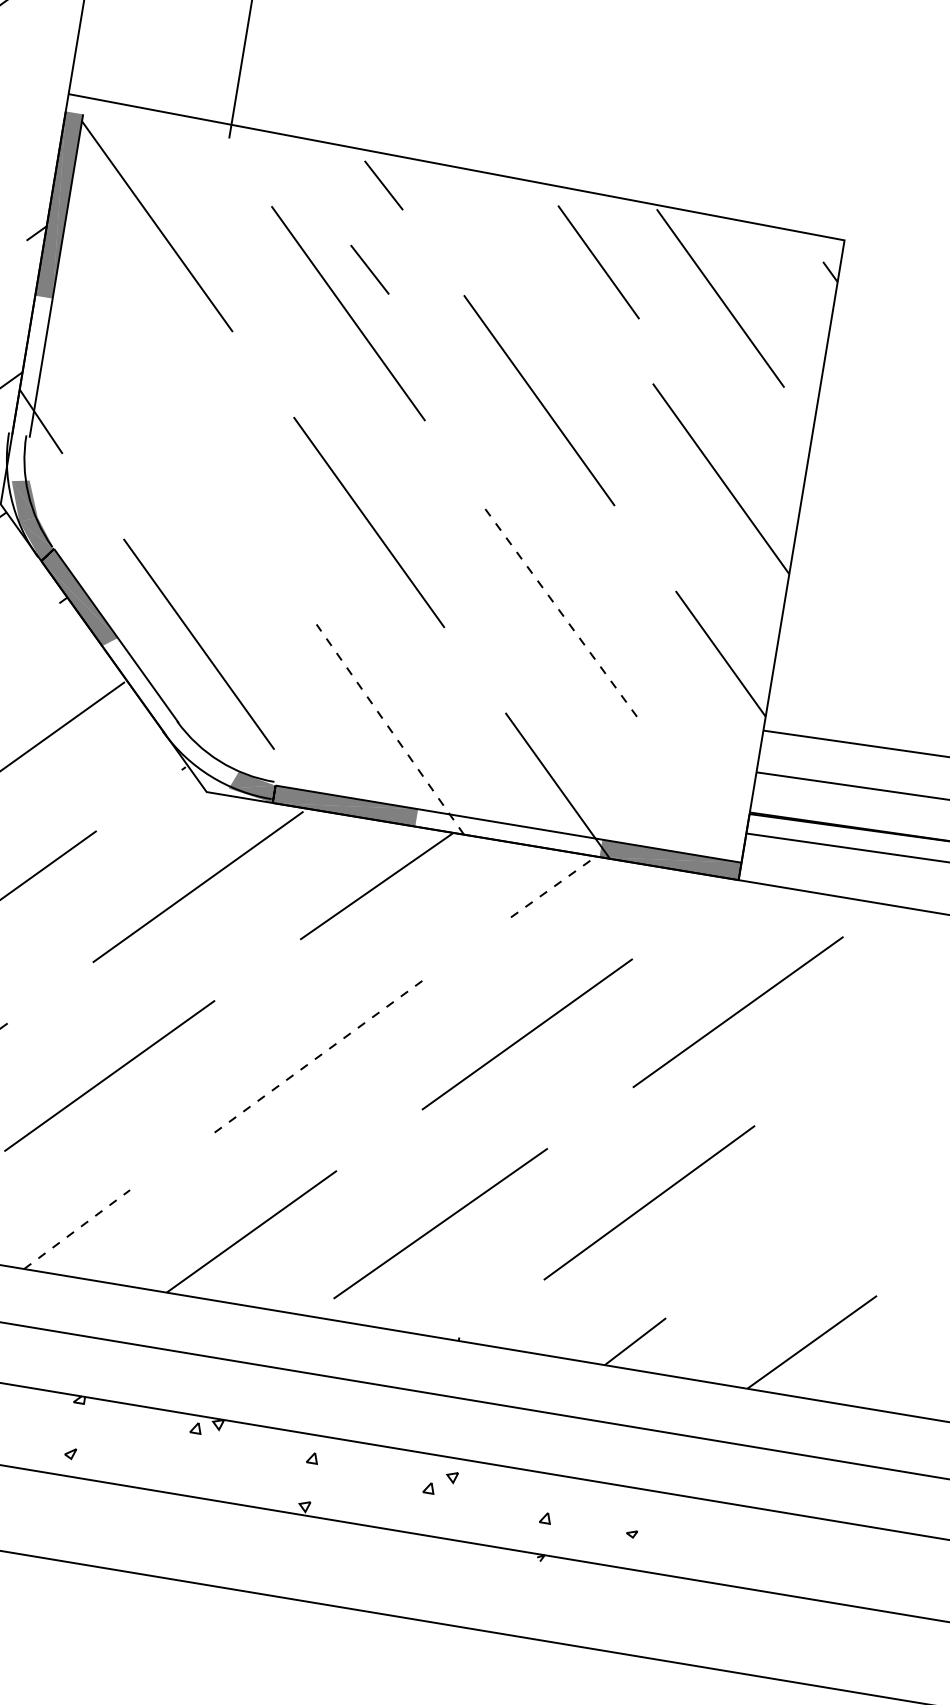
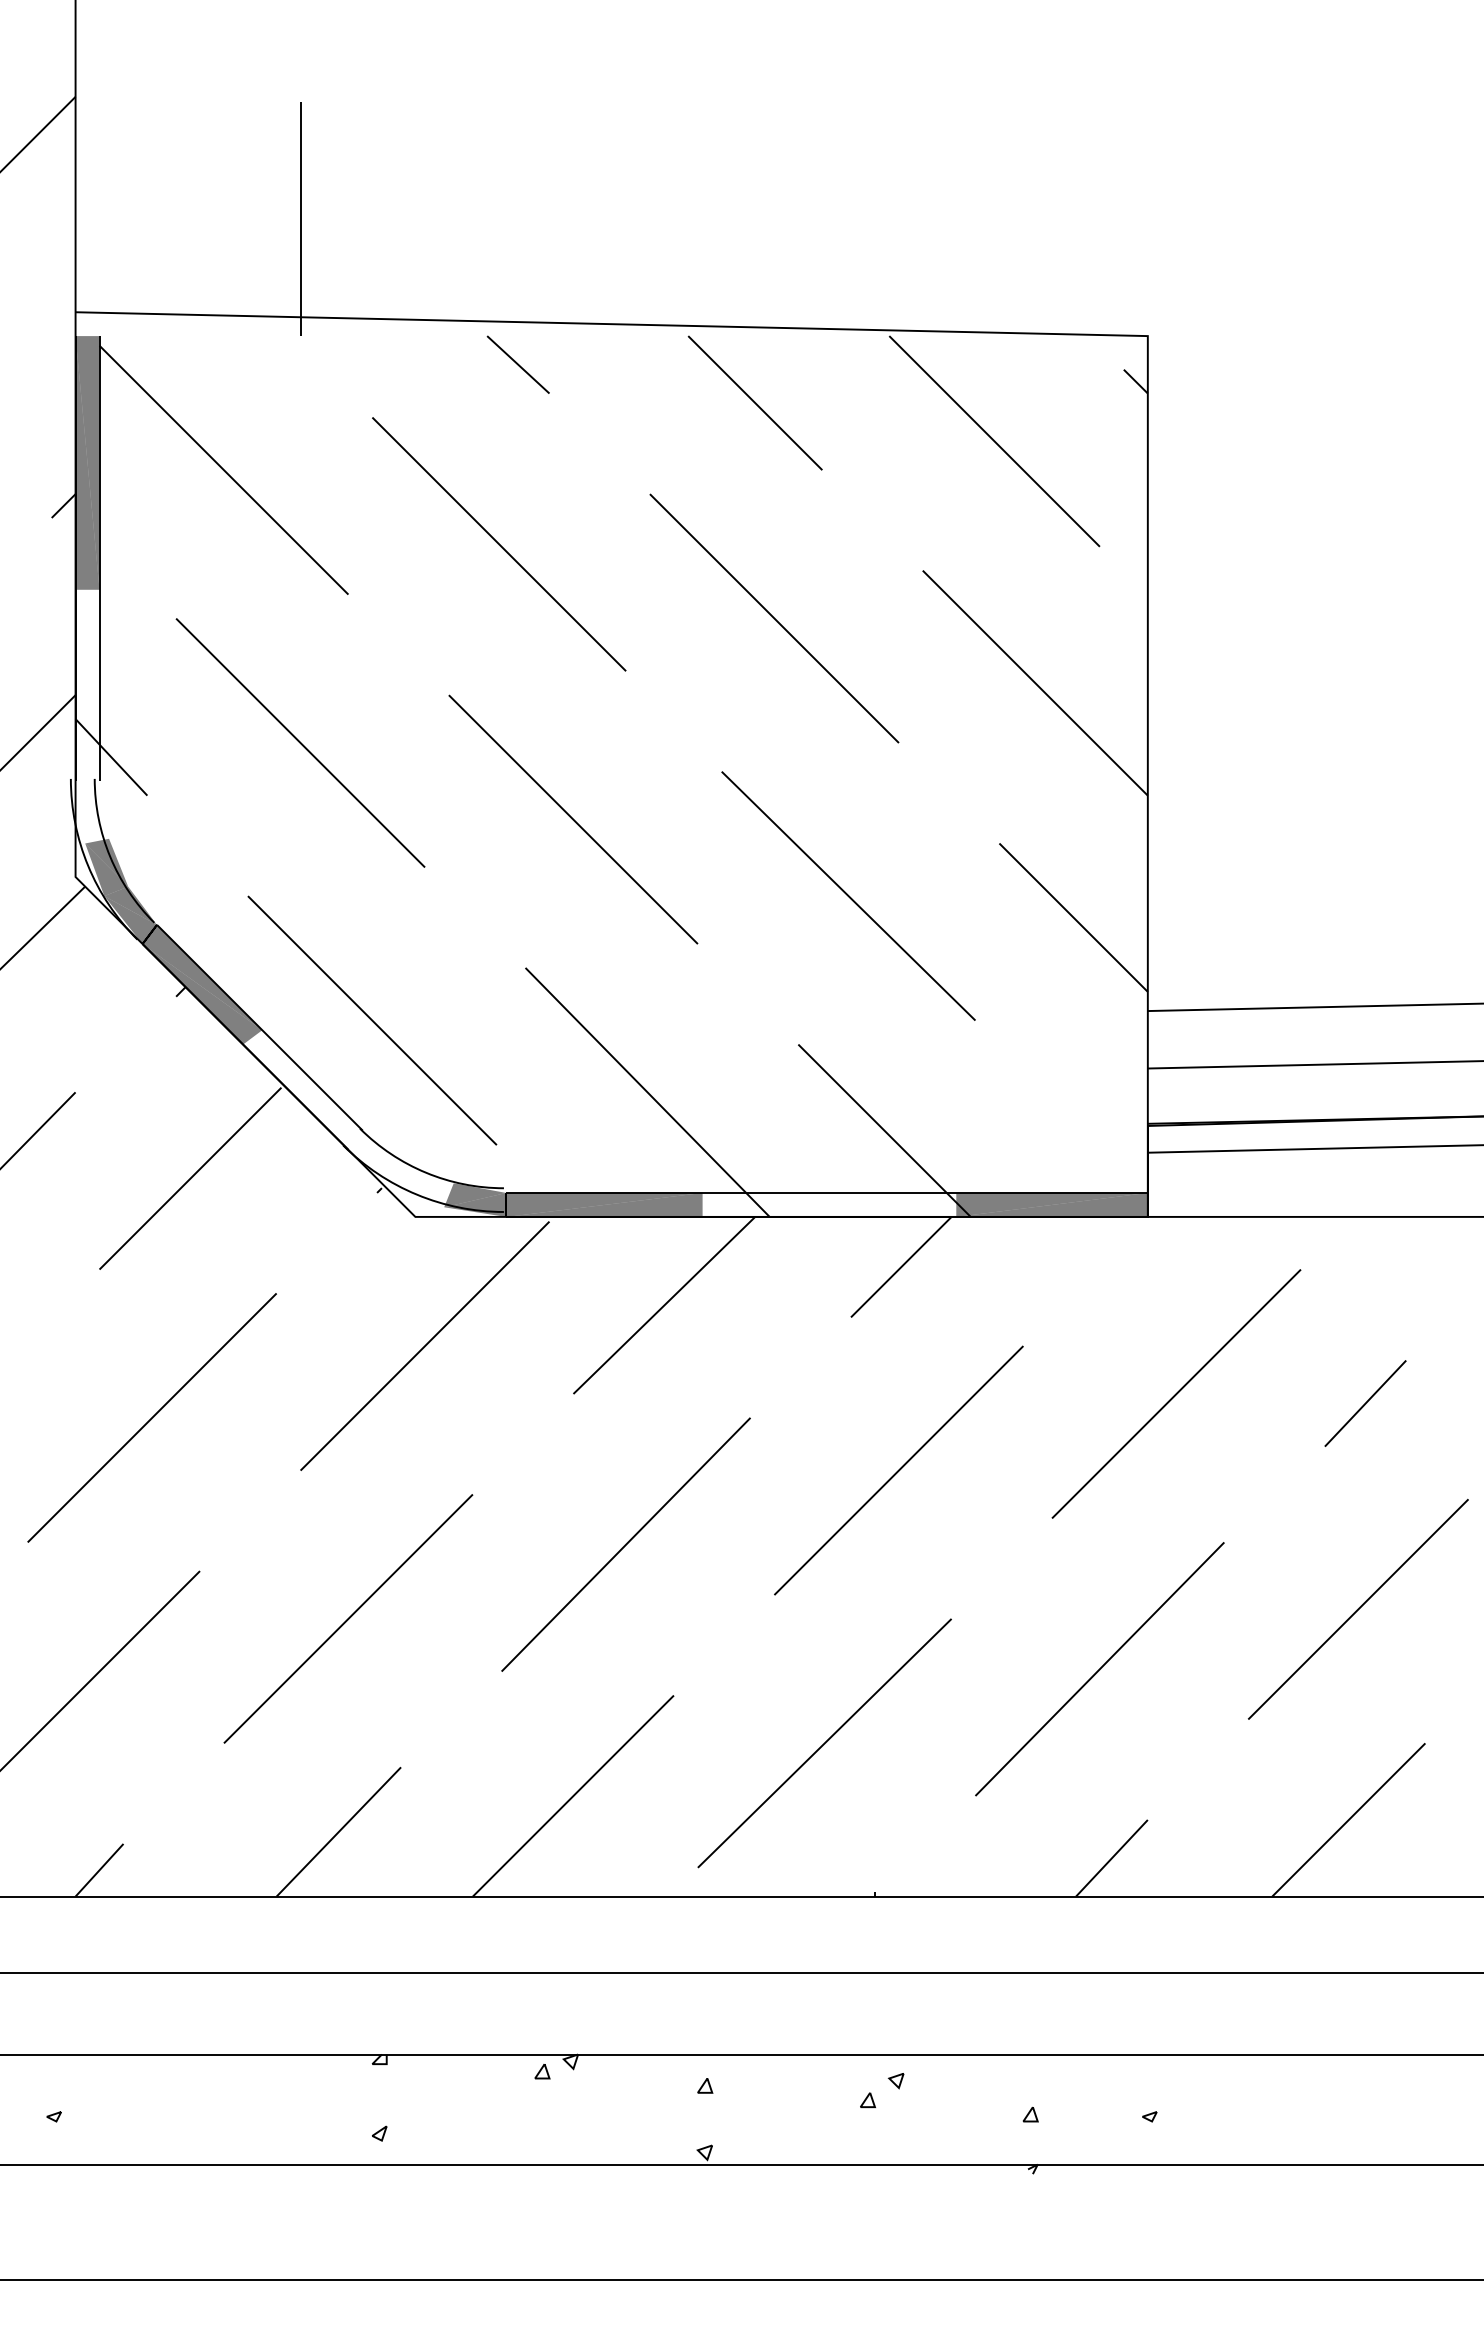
line: (598, 261) -> (754, 402), moved
line: (369, 269) -> (517, 480), removed
line: (180, 433) -> (300, 742), added
line: (559, 611) -> (848, 896), dashed -> solid
line: (390, 729) -> (647, 1092), dashed -> solid
line: (553, 886) -> (901, 1266), dashed -> solid
line: (874, 1041) -> (1365, 1403), added
line: (320, 1055) -> (626, 1544), dashed -> solid
line: (844, 1189) -> (1358, 1608), added
line: (76, 1229) -> (338, 1831), dashed -> solid

